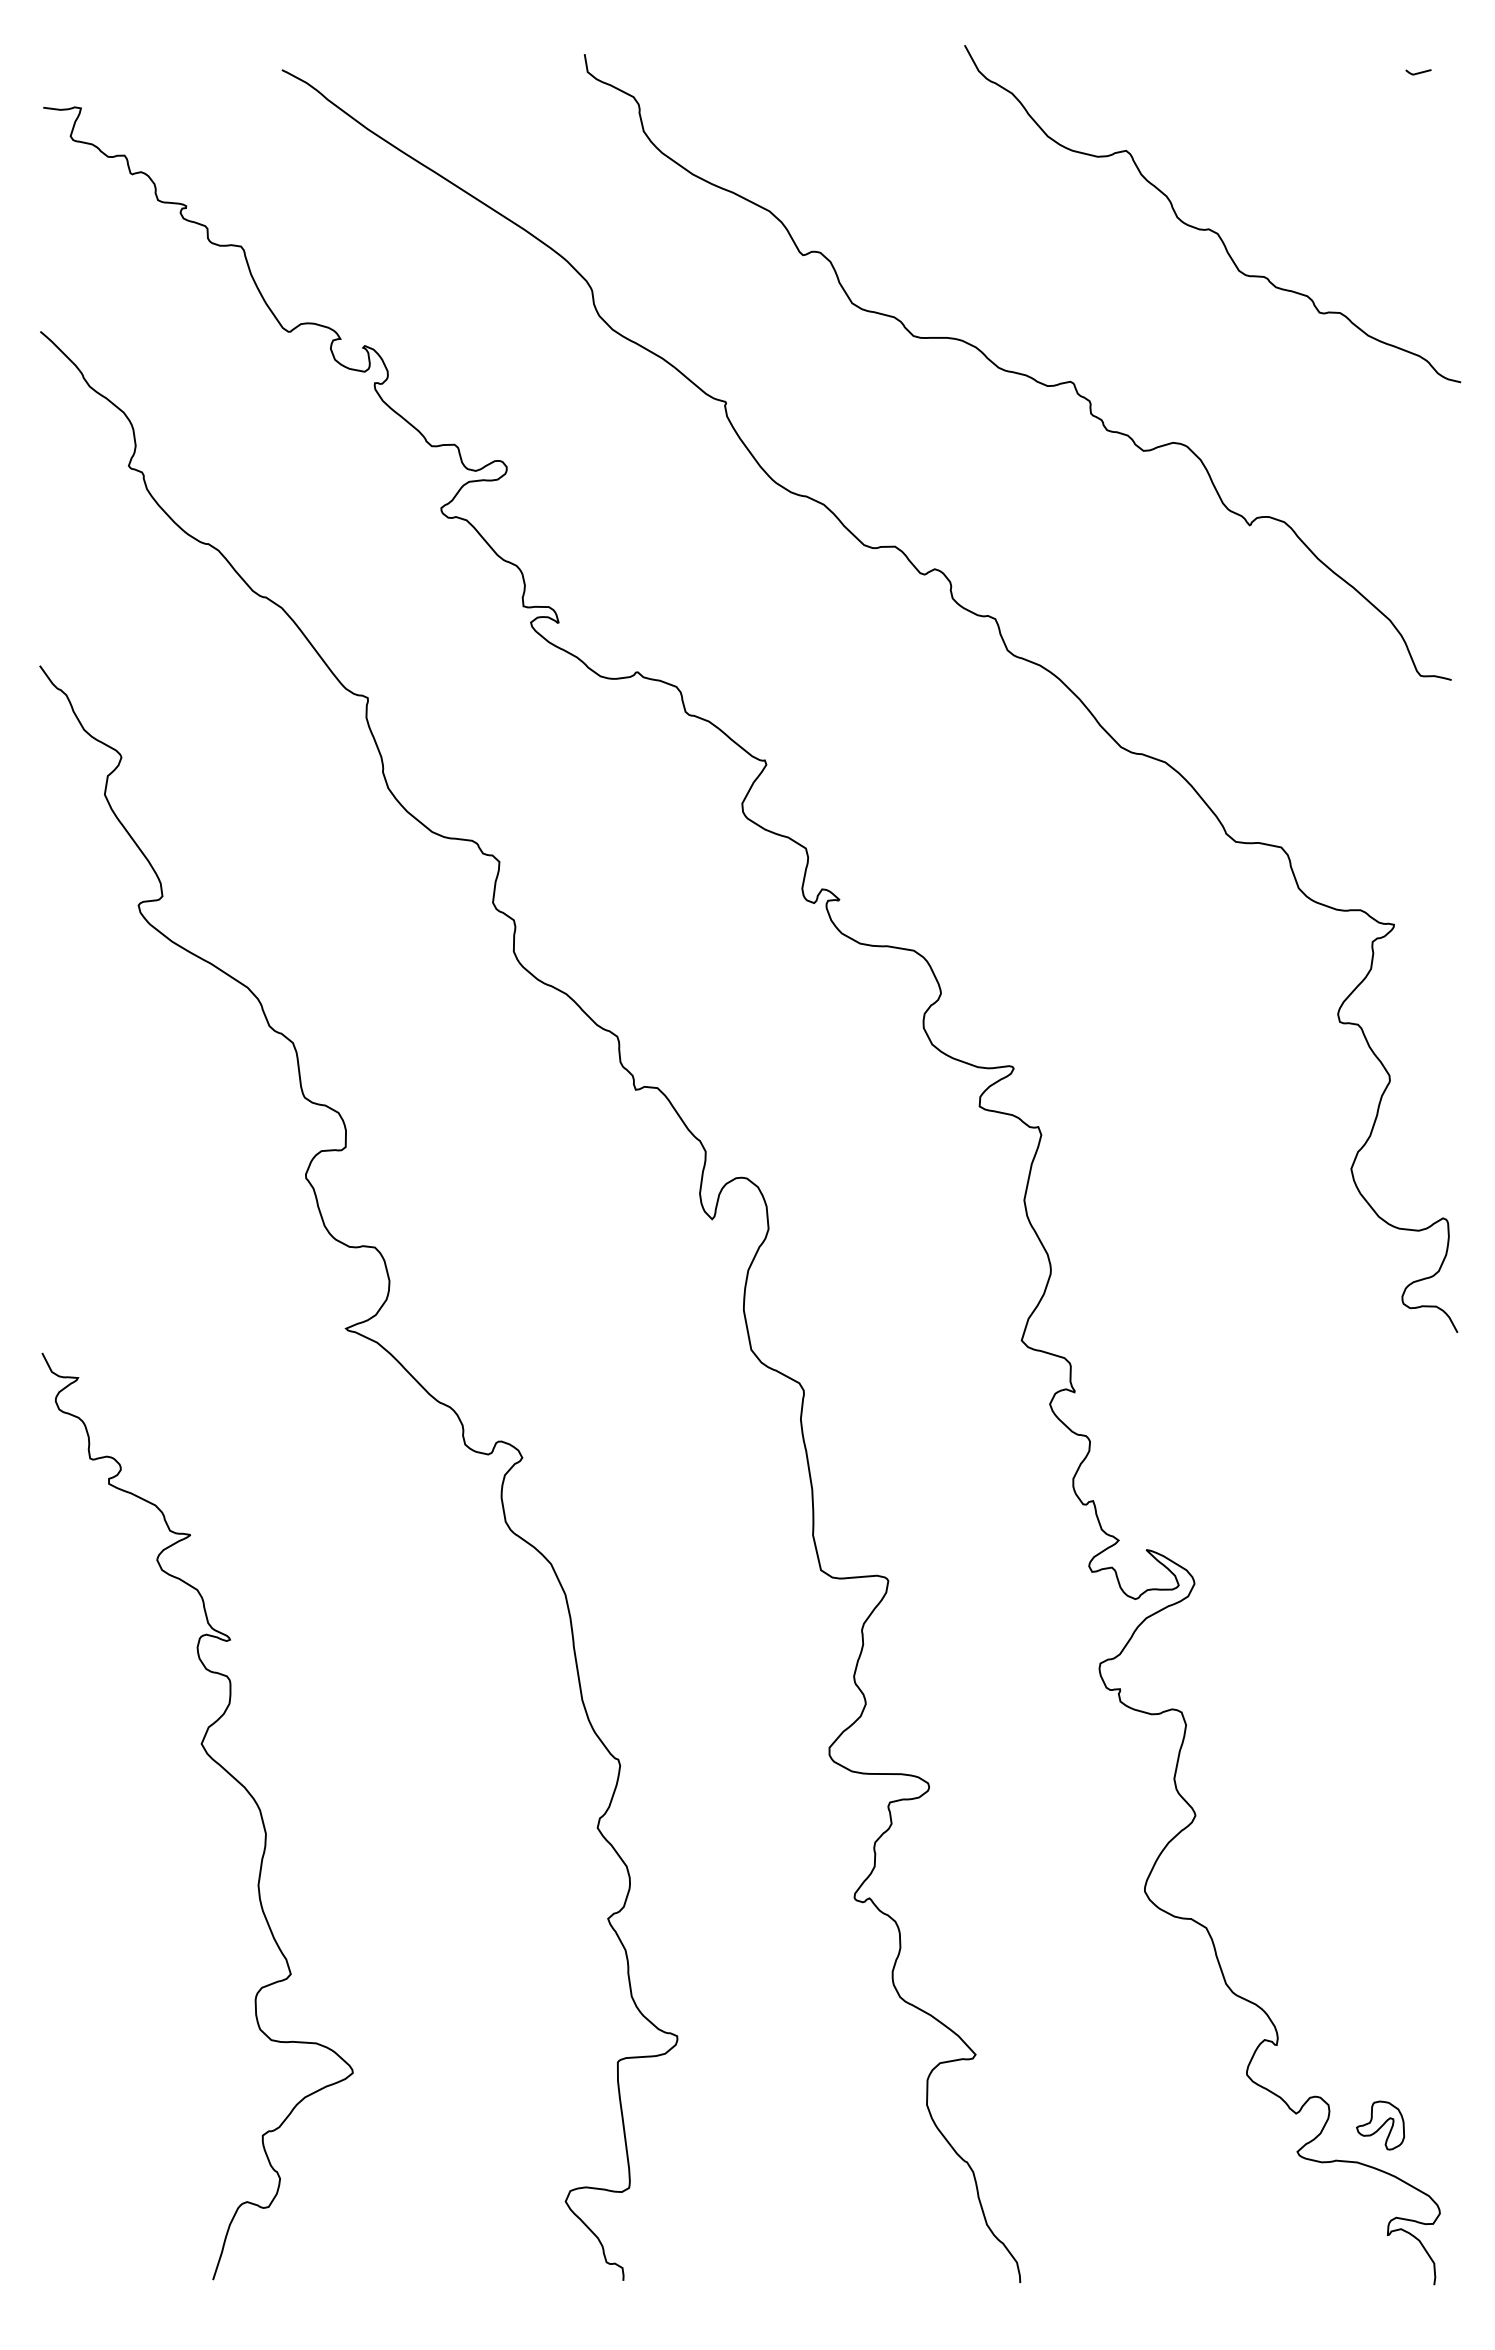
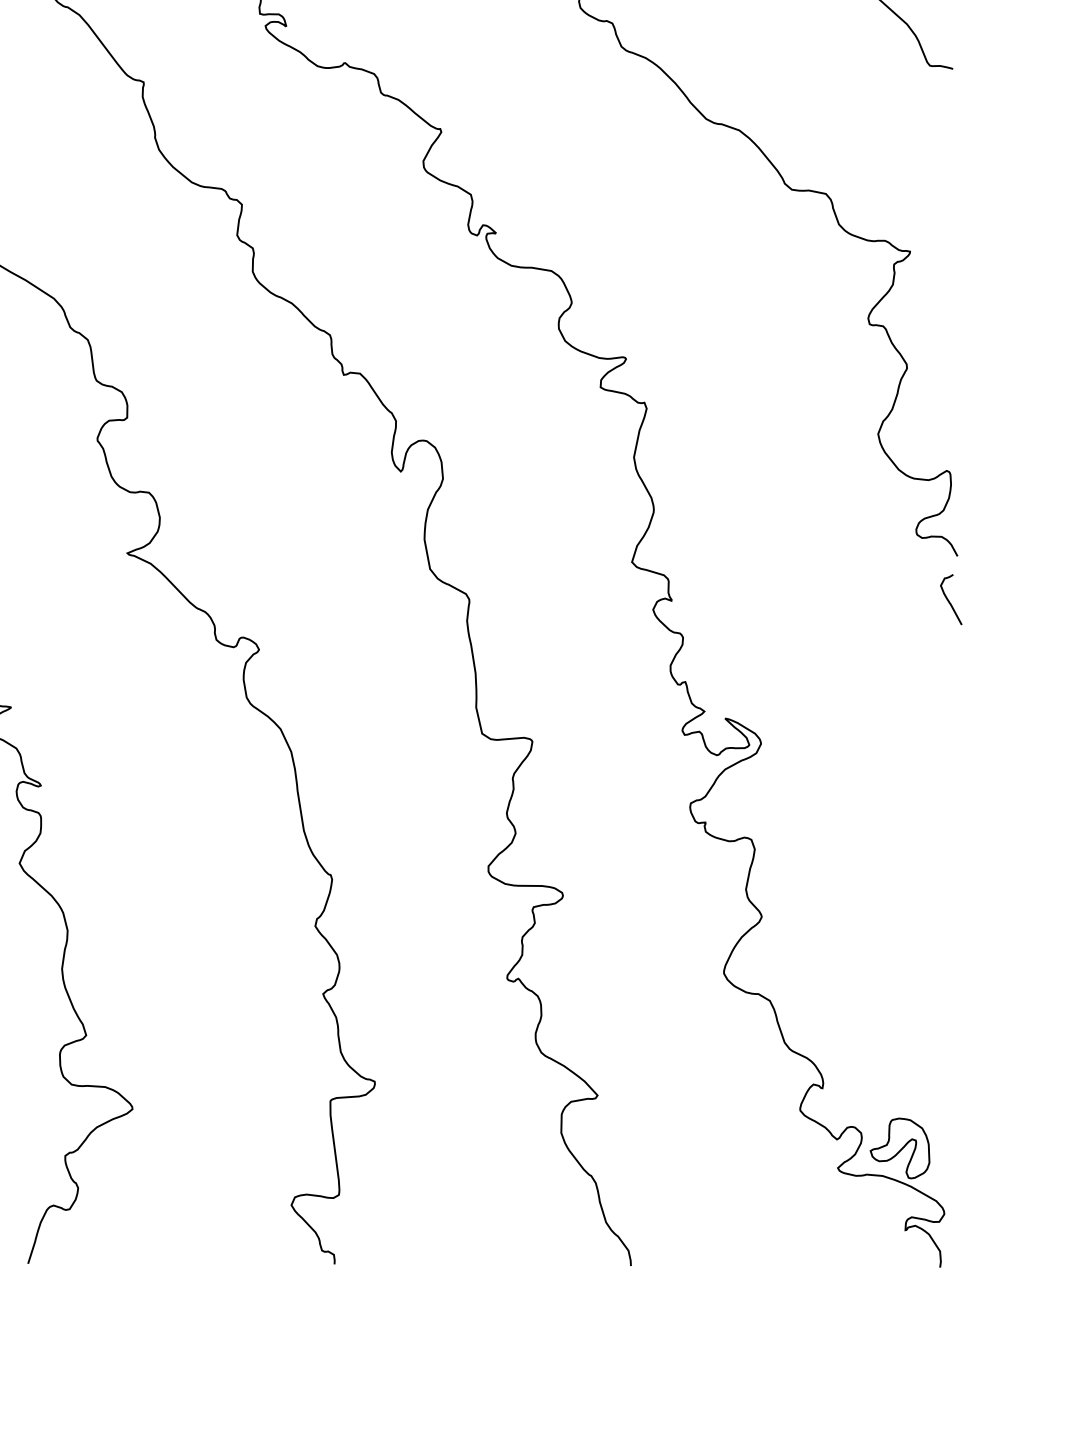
curve: (1446, 1392) -> (949, 600), added
part: (1380, 2125) -> (899, 1148), size x1.67

